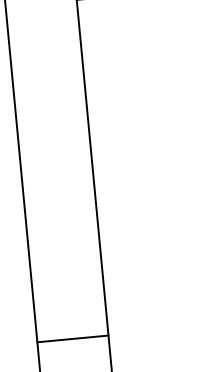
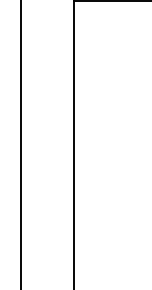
line: (72, 338) -> (47, 253), removed

